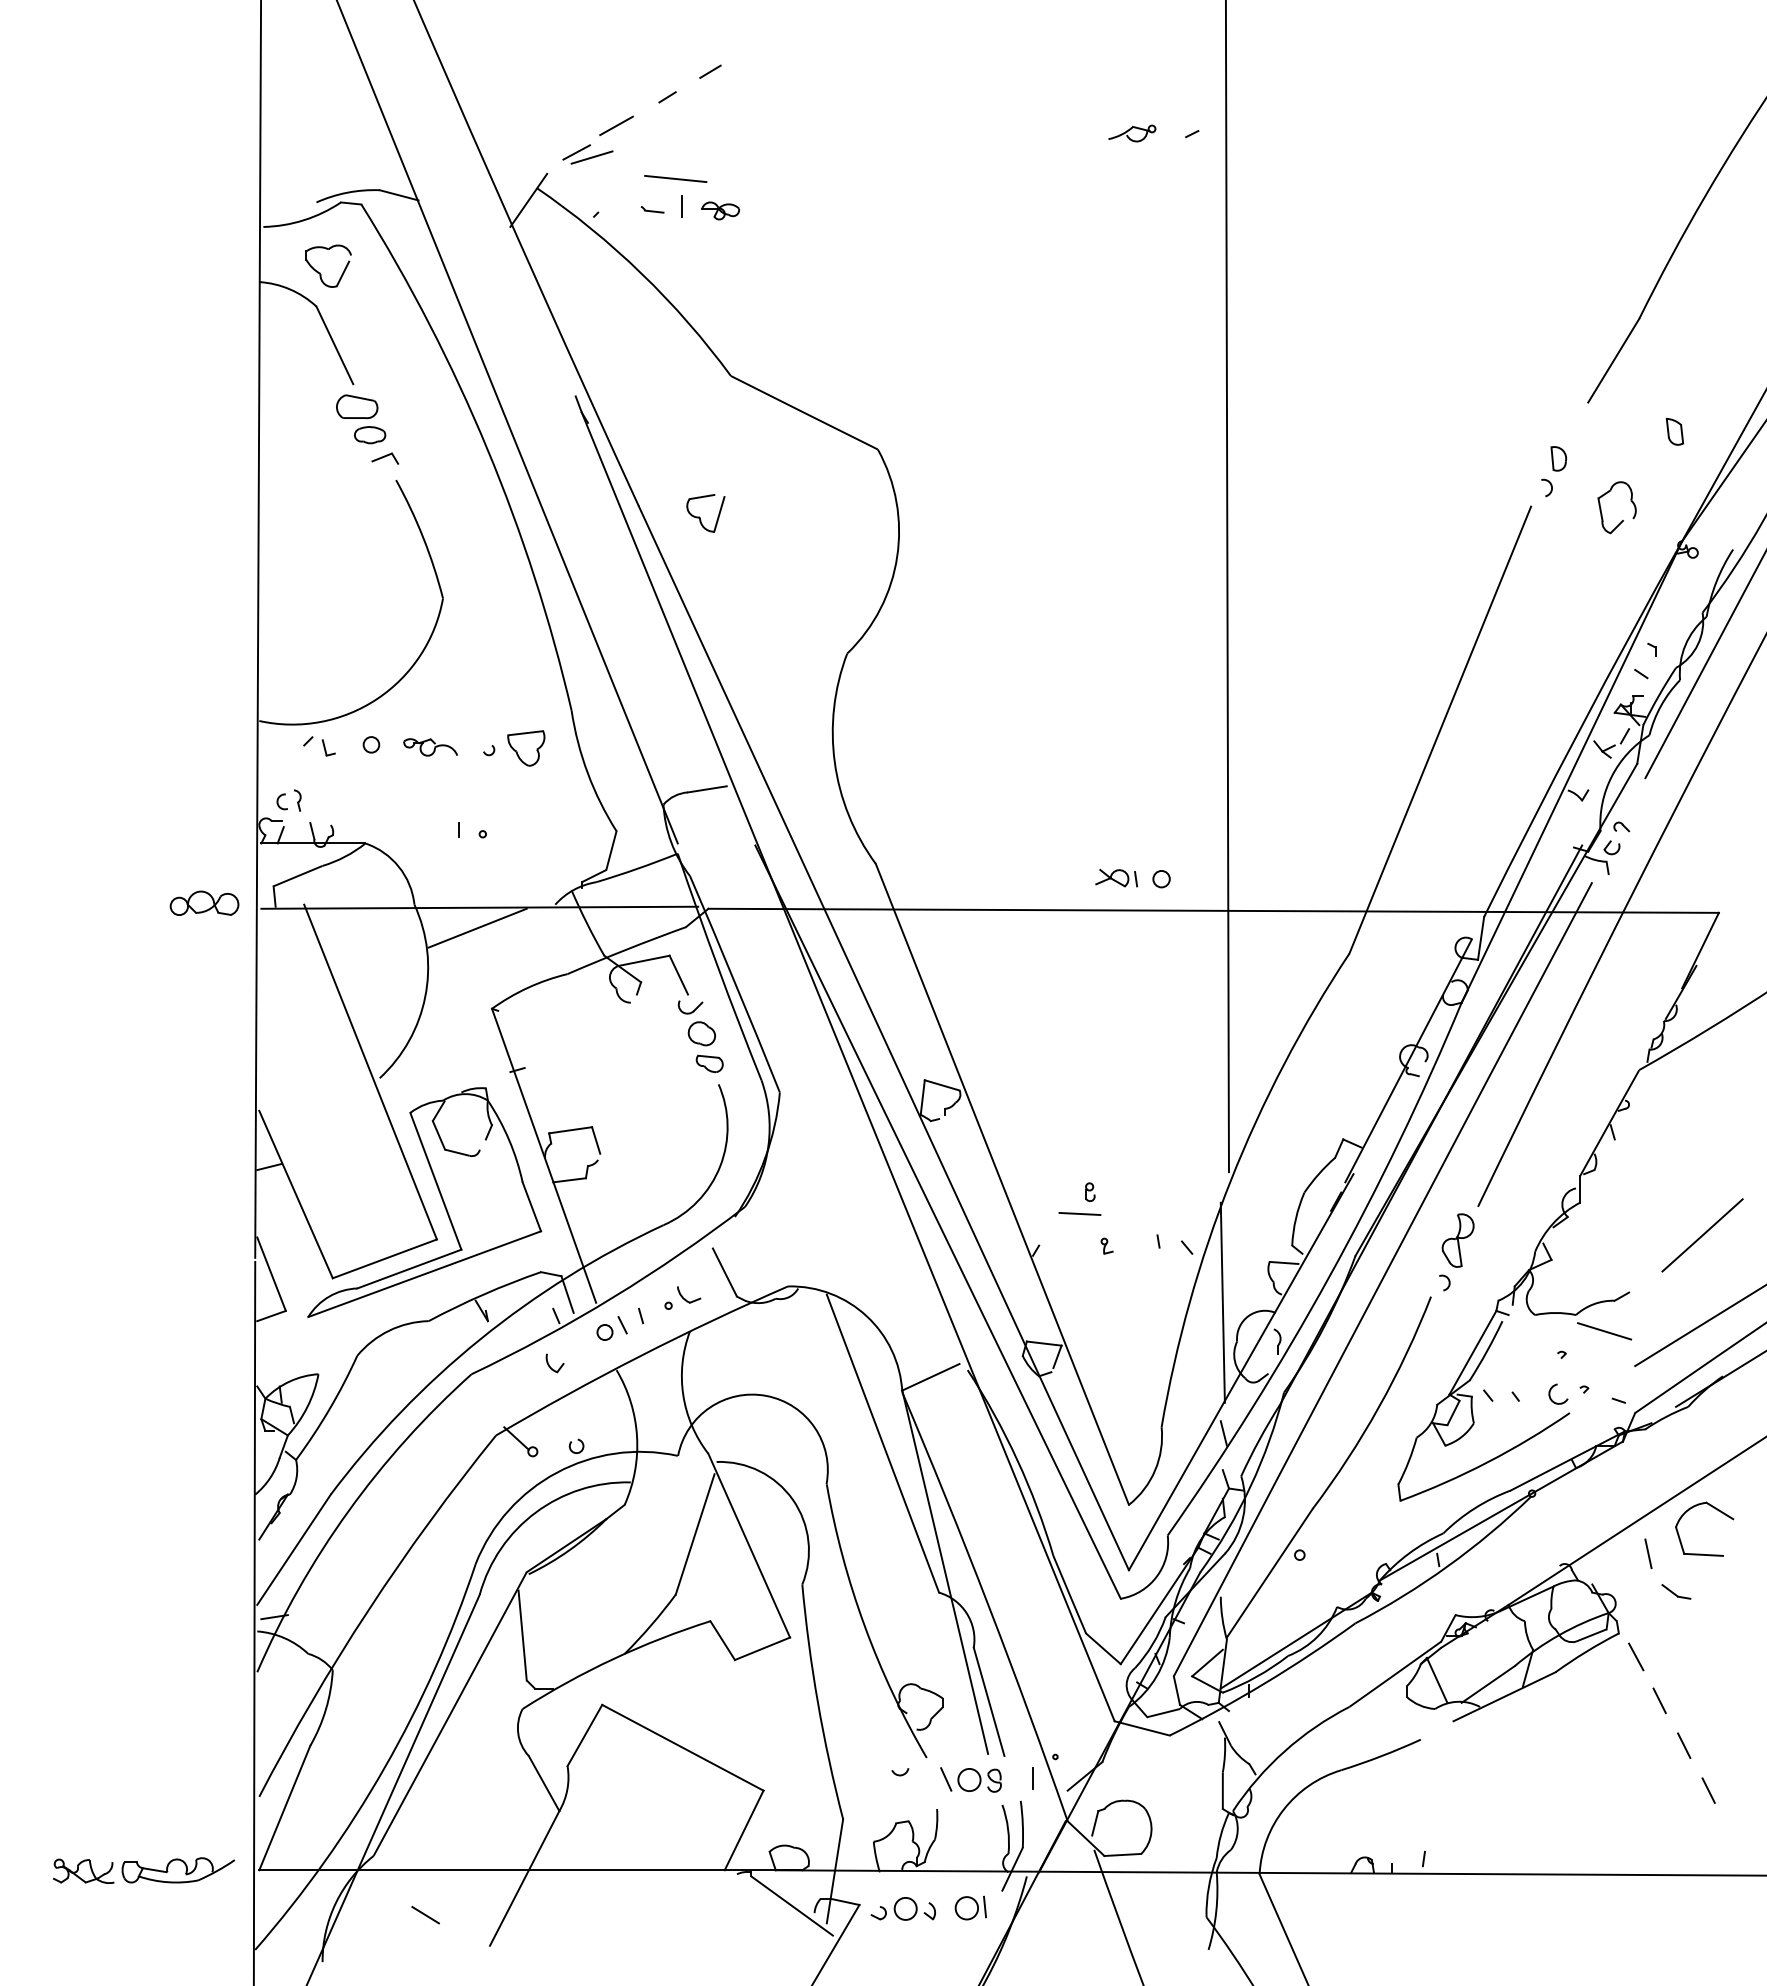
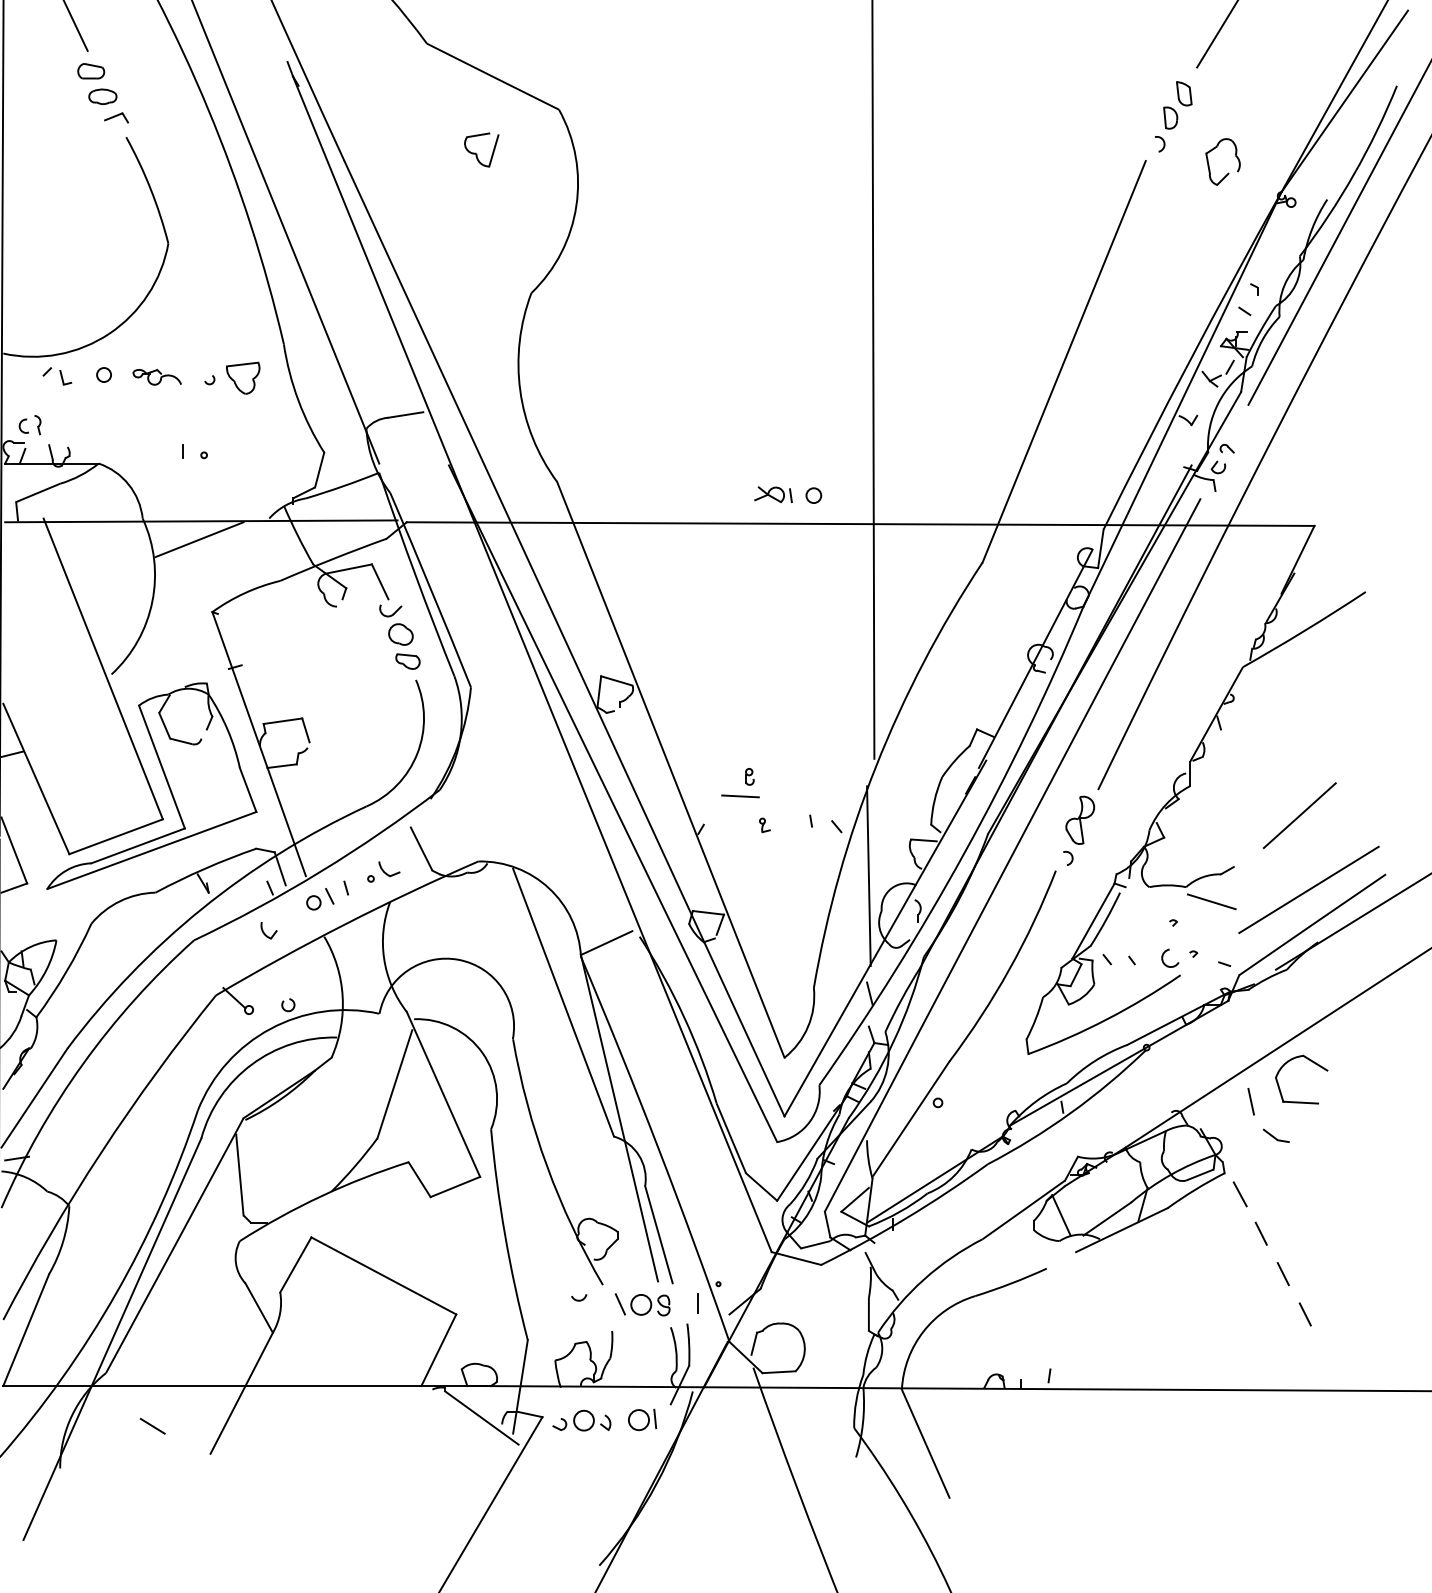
part: (356, 406) -> (90, 71), size x0.71
part: (1674, 431) -> (1183, 93), moved
part: (700, 517) -> (476, 153), moved

